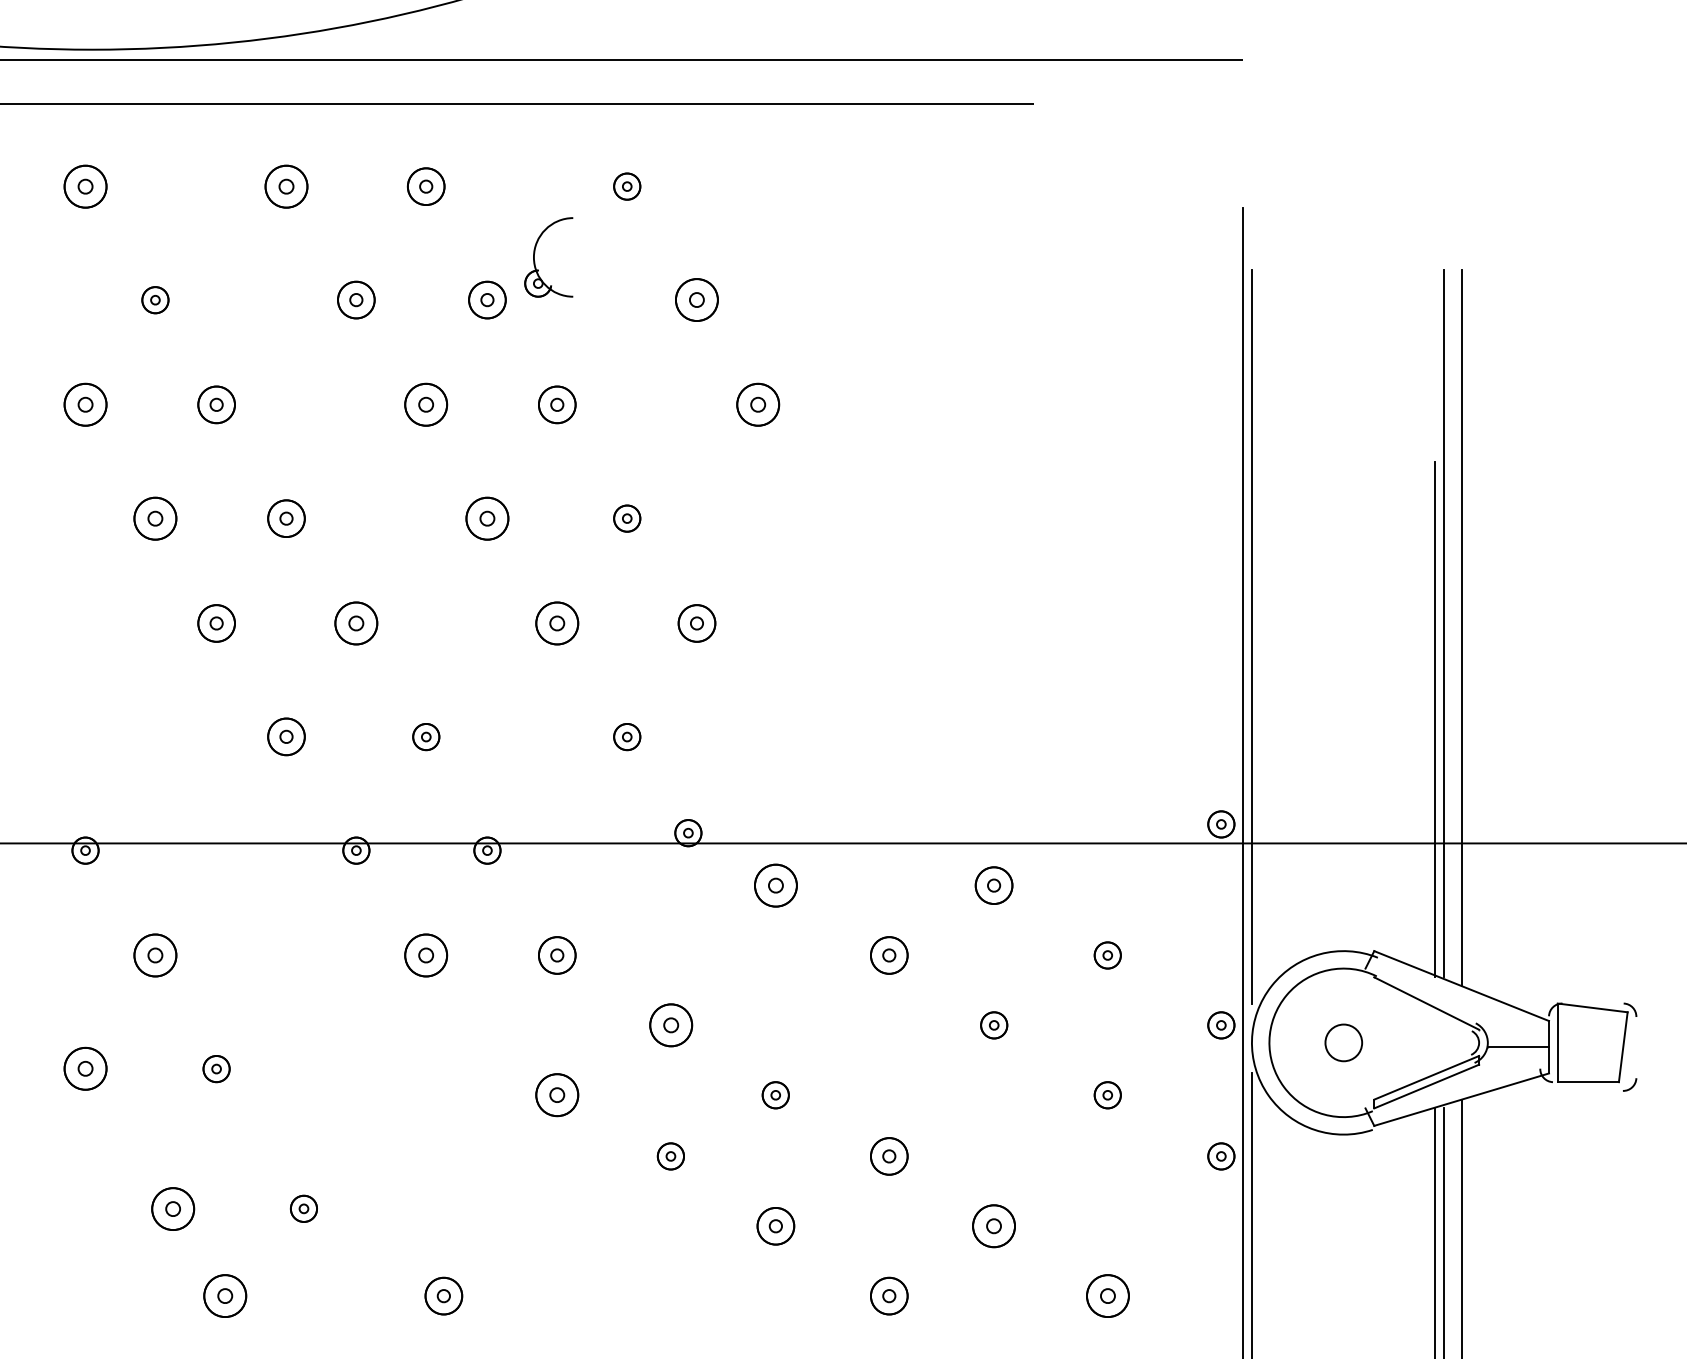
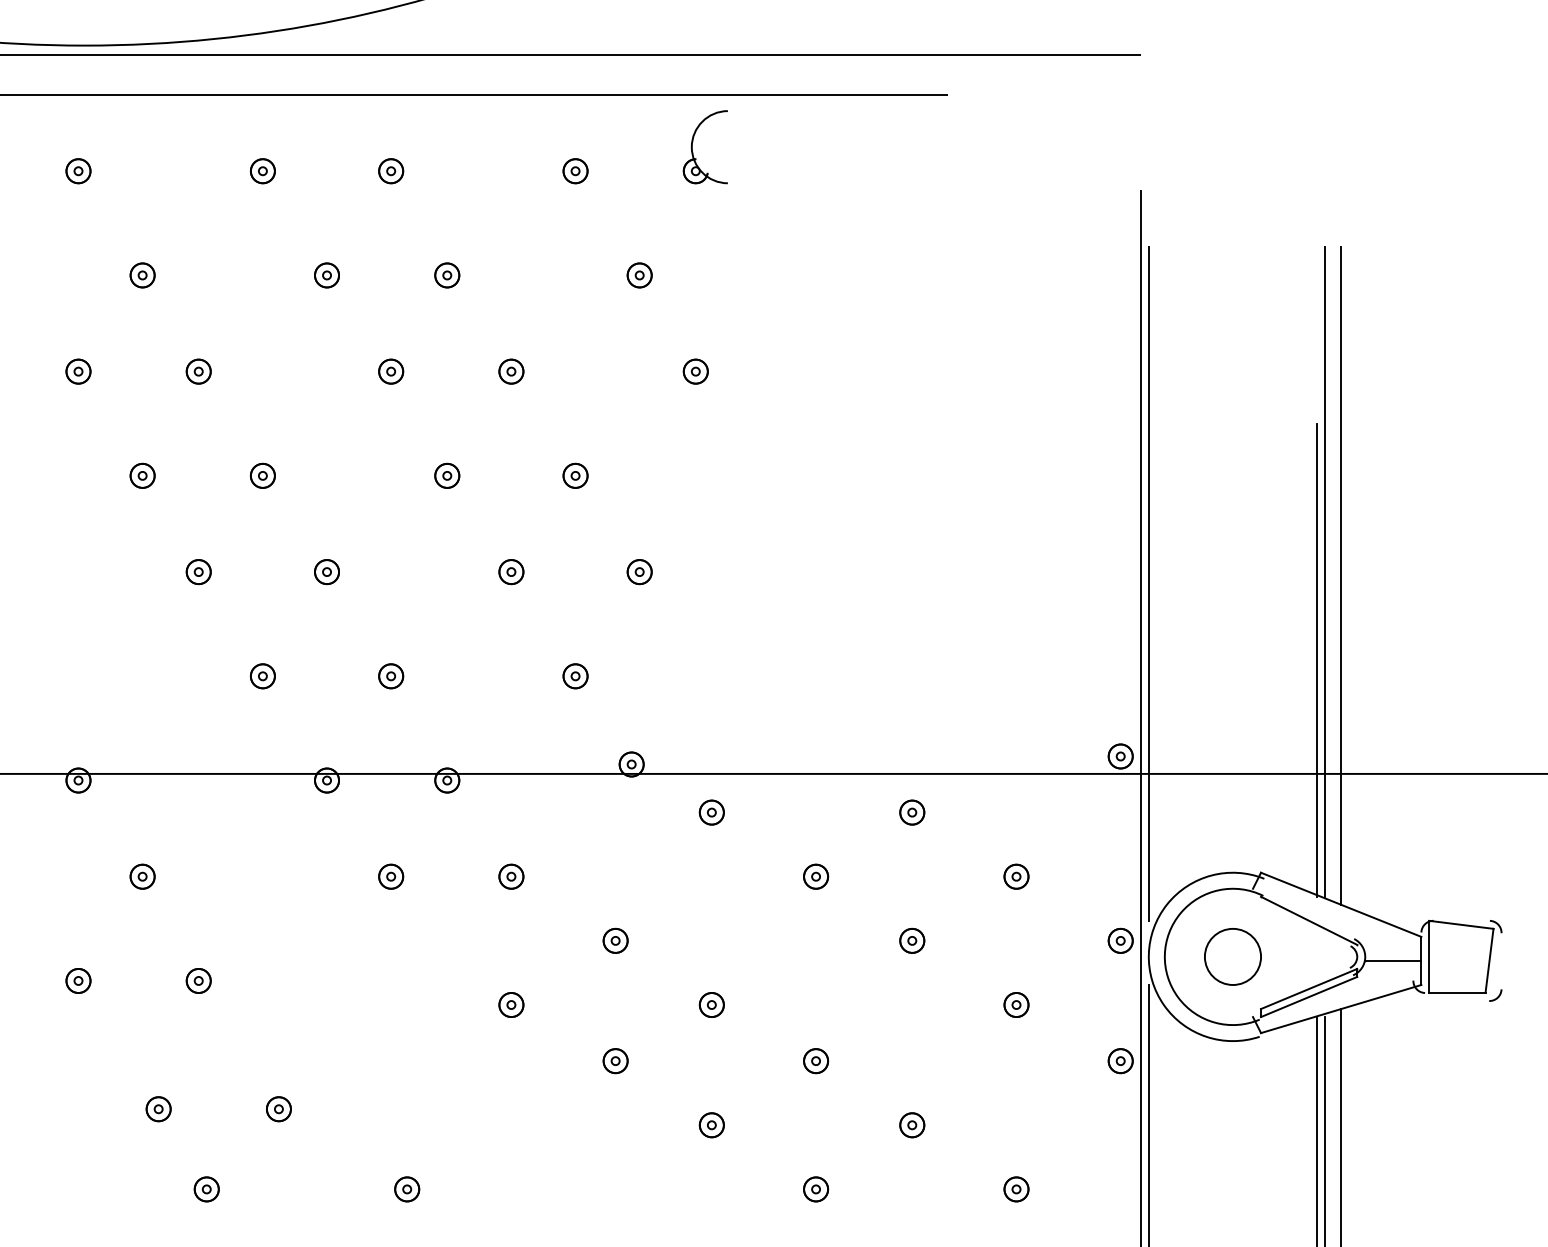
part: (85, 186) -> (78, 171), size x0.62
part: (286, 186) -> (262, 171), size x0.62
part: (426, 186) -> (391, 171), size x0.71
part: (535, 253) -> (693, 143), moved
part: (356, 300) -> (327, 275), size x0.71
part: (487, 300) -> (447, 275), size x0.71
part: (697, 300) -> (640, 275), size x0.62
part: (85, 405) -> (78, 372), size x0.62
part: (216, 405) -> (198, 372), size x0.71
part: (426, 405) -> (391, 372), size x0.62
part: (557, 405) -> (511, 372), size x0.71
part: (758, 405) -> (696, 372), size x0.62
part: (155, 518) -> (142, 475), size x0.62
part: (286, 518) -> (262, 475), size x0.71
part: (487, 518) -> (447, 475), size x0.62
part: (216, 623) -> (198, 572), size x0.71
part: (356, 623) -> (327, 572), size x0.62
part: (557, 623) -> (511, 572), size x0.62
part: (697, 623) -> (640, 572), size x0.71
part: (286, 737) -> (262, 676), size x0.71
part: (775, 885) -> (711, 812), size x0.62
part: (994, 885) -> (912, 812), size x0.71
part: (155, 955) -> (142, 876), size x0.62
part: (426, 955) -> (391, 876), size x0.62
part: (557, 955) -> (511, 876), size x0.71
part: (889, 955) -> (816, 876), size x0.71
part: (670, 1025) -> (615, 940), size x0.62
part: (1343, 1042) -> (1232, 956), size x1.67
part: (85, 1069) -> (78, 981), size x0.62
part: (557, 1095) -> (511, 1005), size x0.62
part: (889, 1156) -> (816, 1061), size x0.71
part: (172, 1208) -> (158, 1108), size x0.62
part: (775, 1226) -> (711, 1125), size x0.71
part: (994, 1226) -> (912, 1125), size x0.62
part: (225, 1296) -> (206, 1189), size x0.62
part: (443, 1296) -> (406, 1189), size x0.71
part: (889, 1296) -> (816, 1189), size x0.71
part: (1107, 1296) -> (1016, 1189), size x0.62

